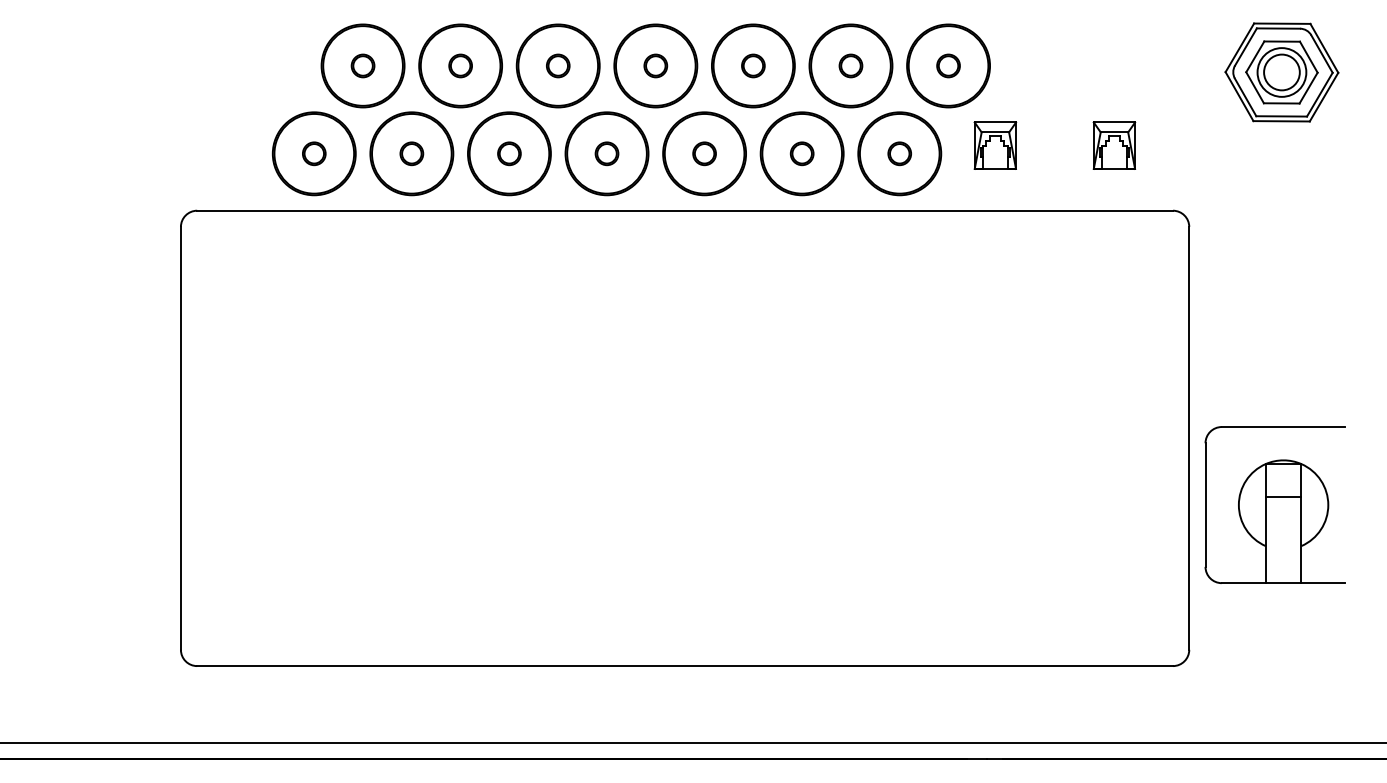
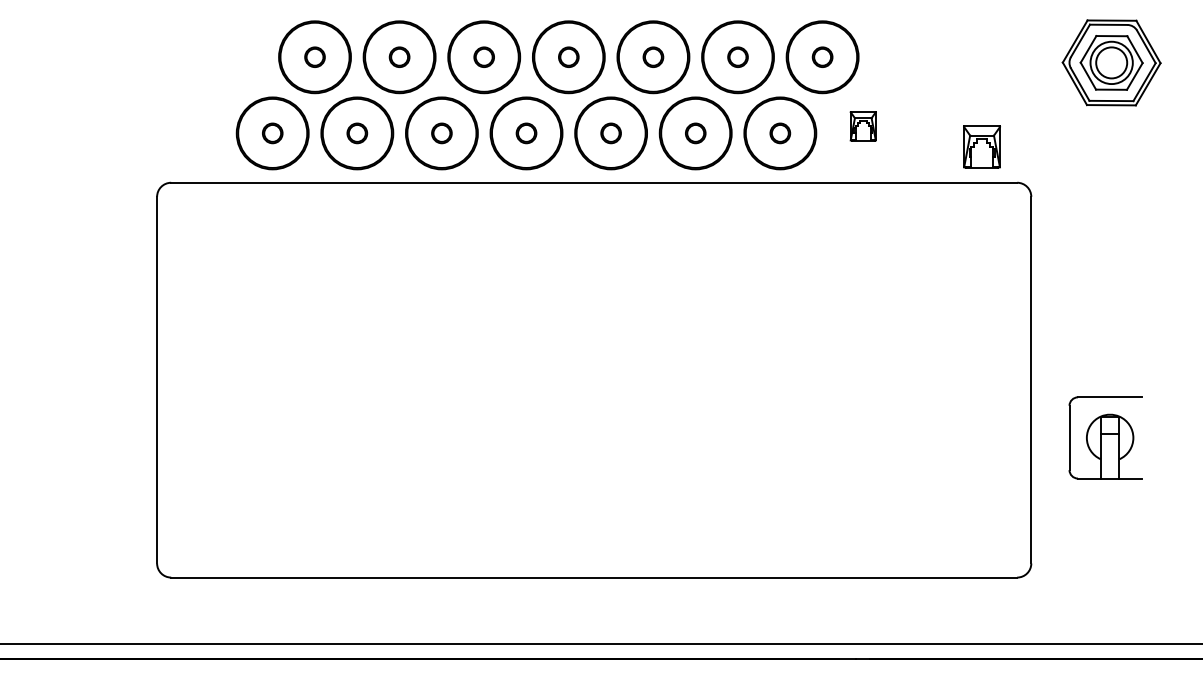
part: (995, 145) -> (863, 126), size x0.7
part: (1114, 145) -> (982, 147), moved
part: (1274, 504) -> (1105, 437), size x0.6

